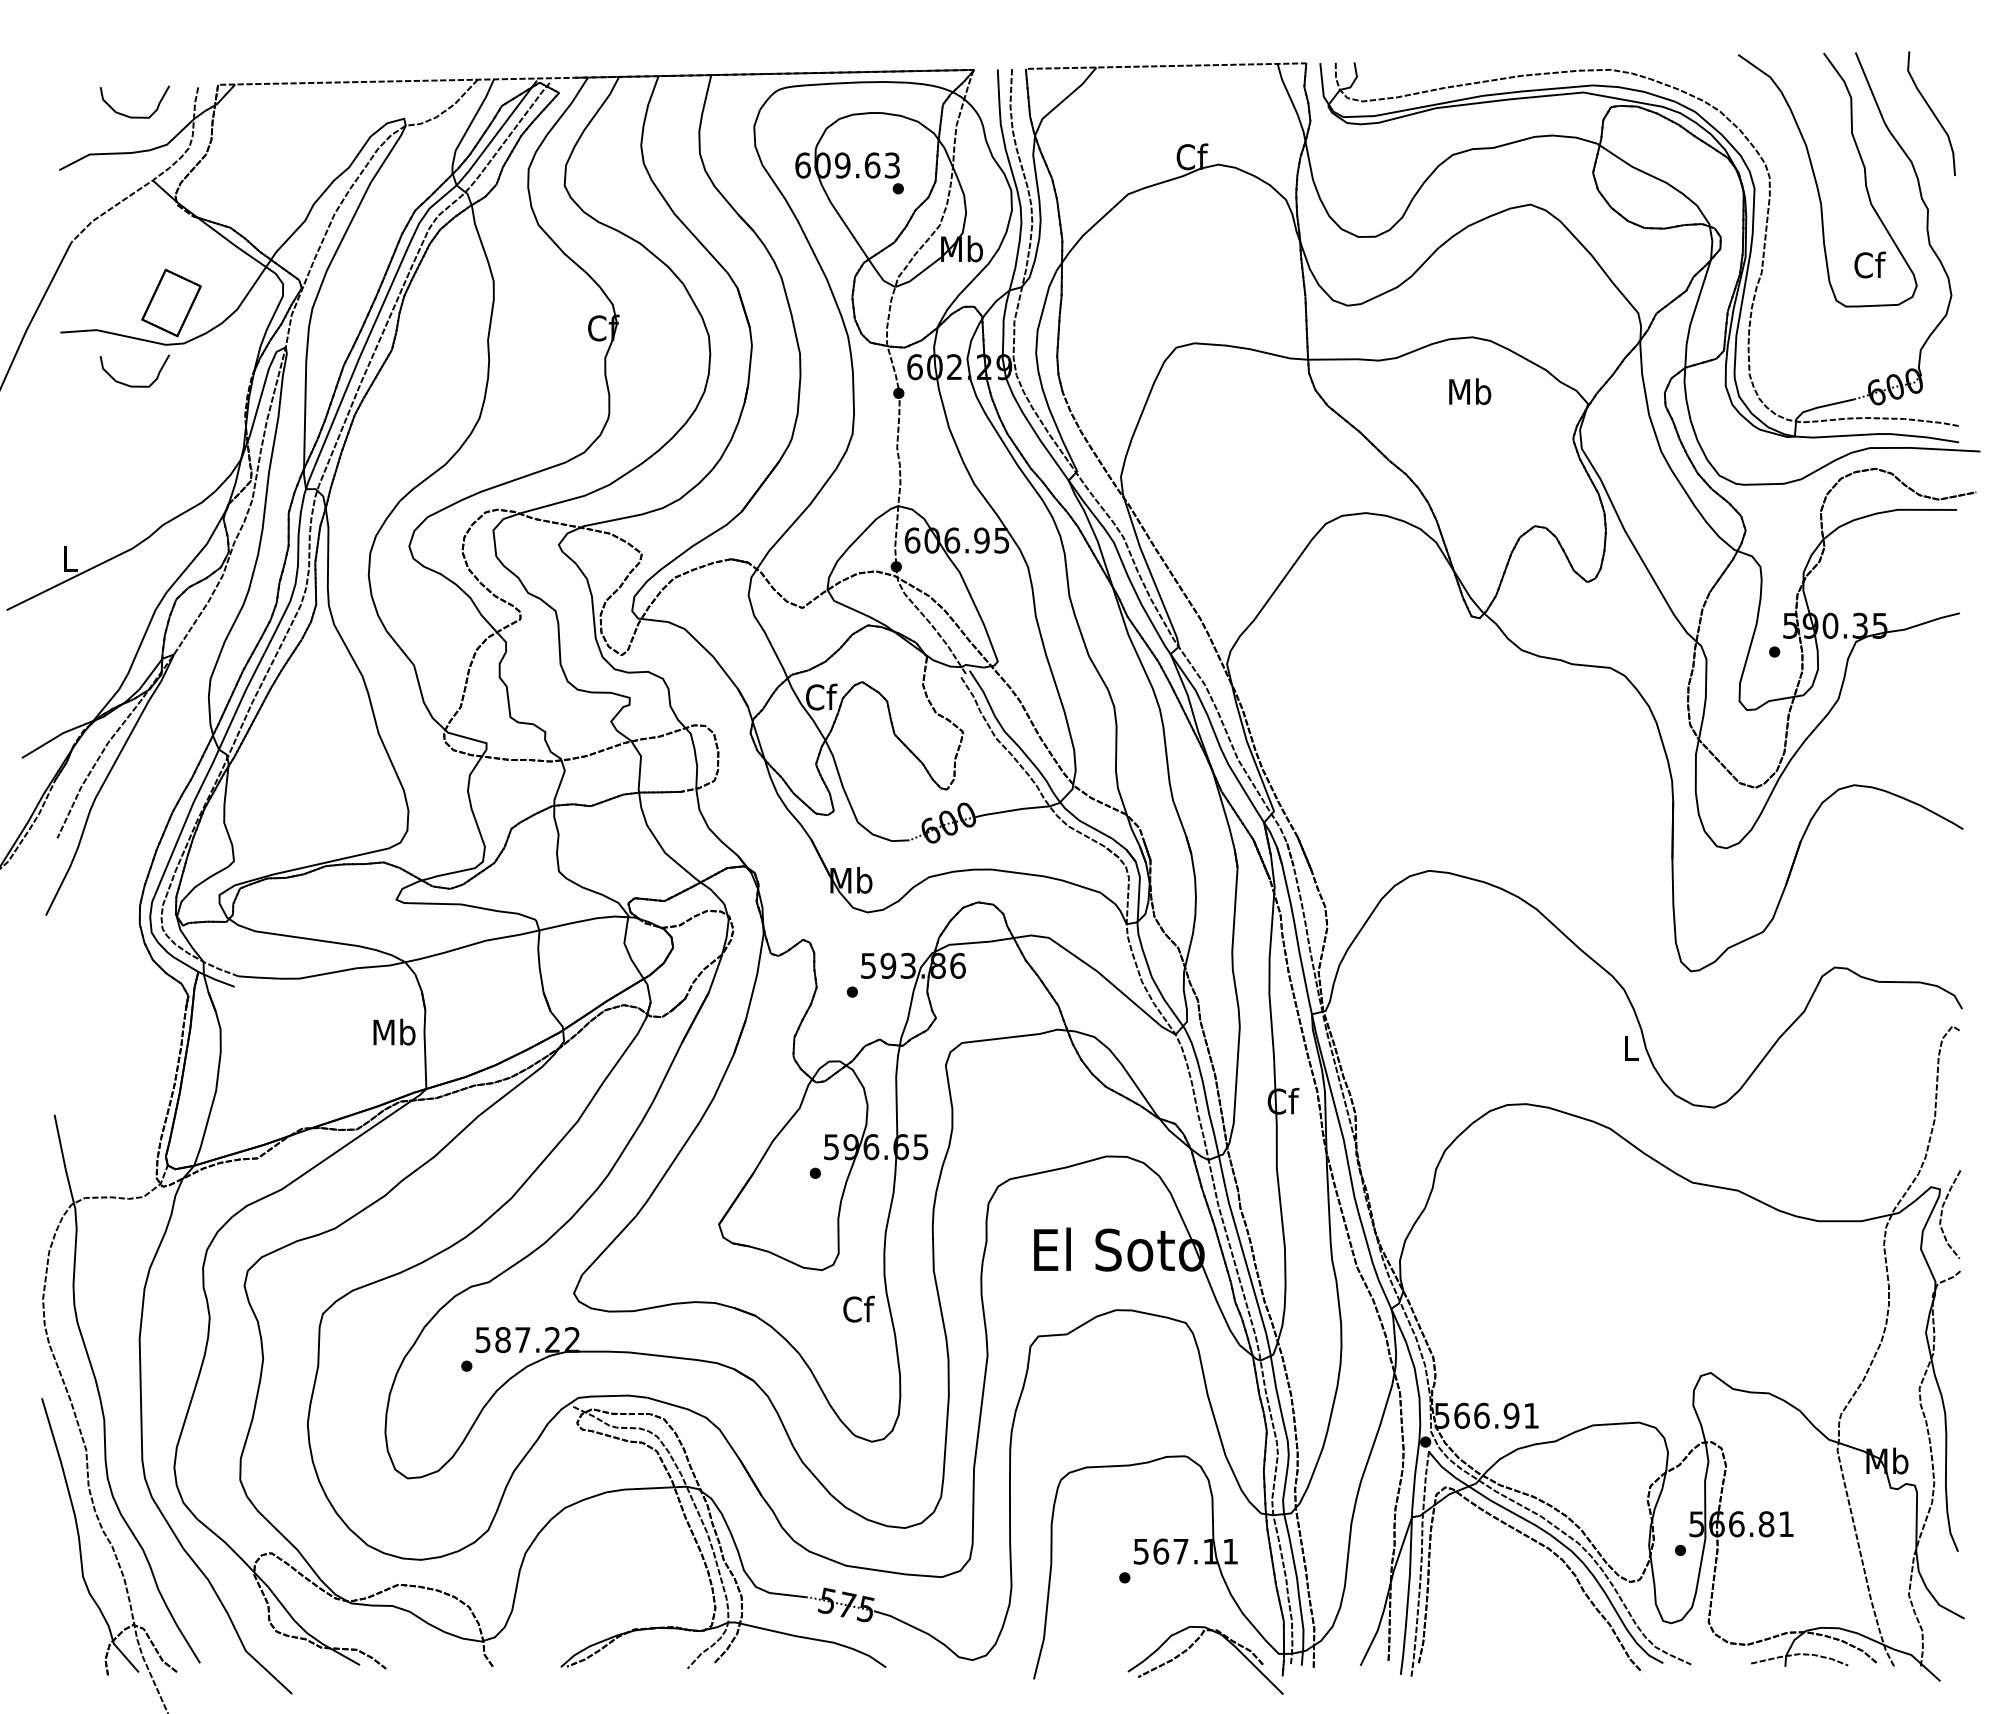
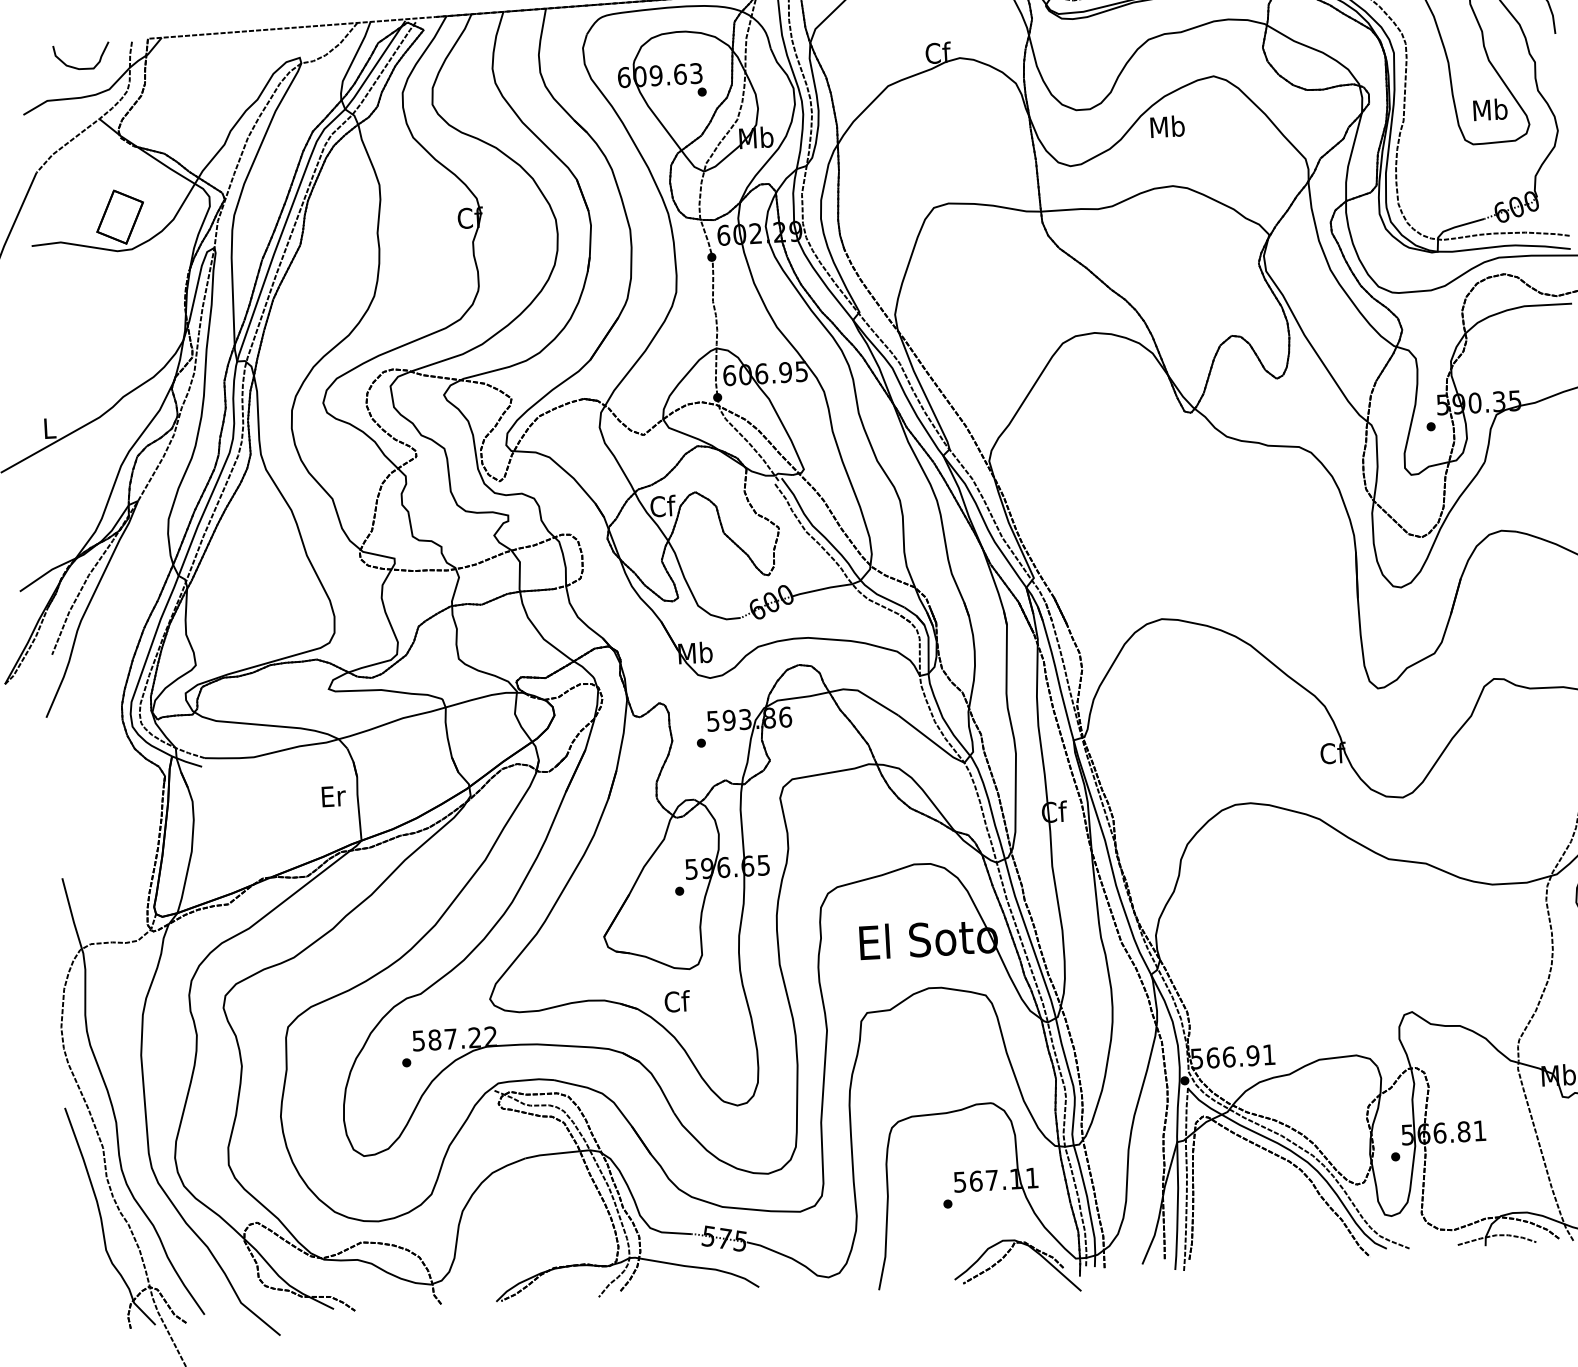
text: (1869, 264) -> (1490, 109), Cf -> Mb
curve: (134, 385) -> (93, 285), removed
text: (1470, 391) -> (1167, 126), moved
text: (394, 1031) -> (333, 795), Mb -> Er
text: (1631, 1047) -> (1333, 752), L -> Cf
text: (858, 1308) -> (676, 1000), moved

